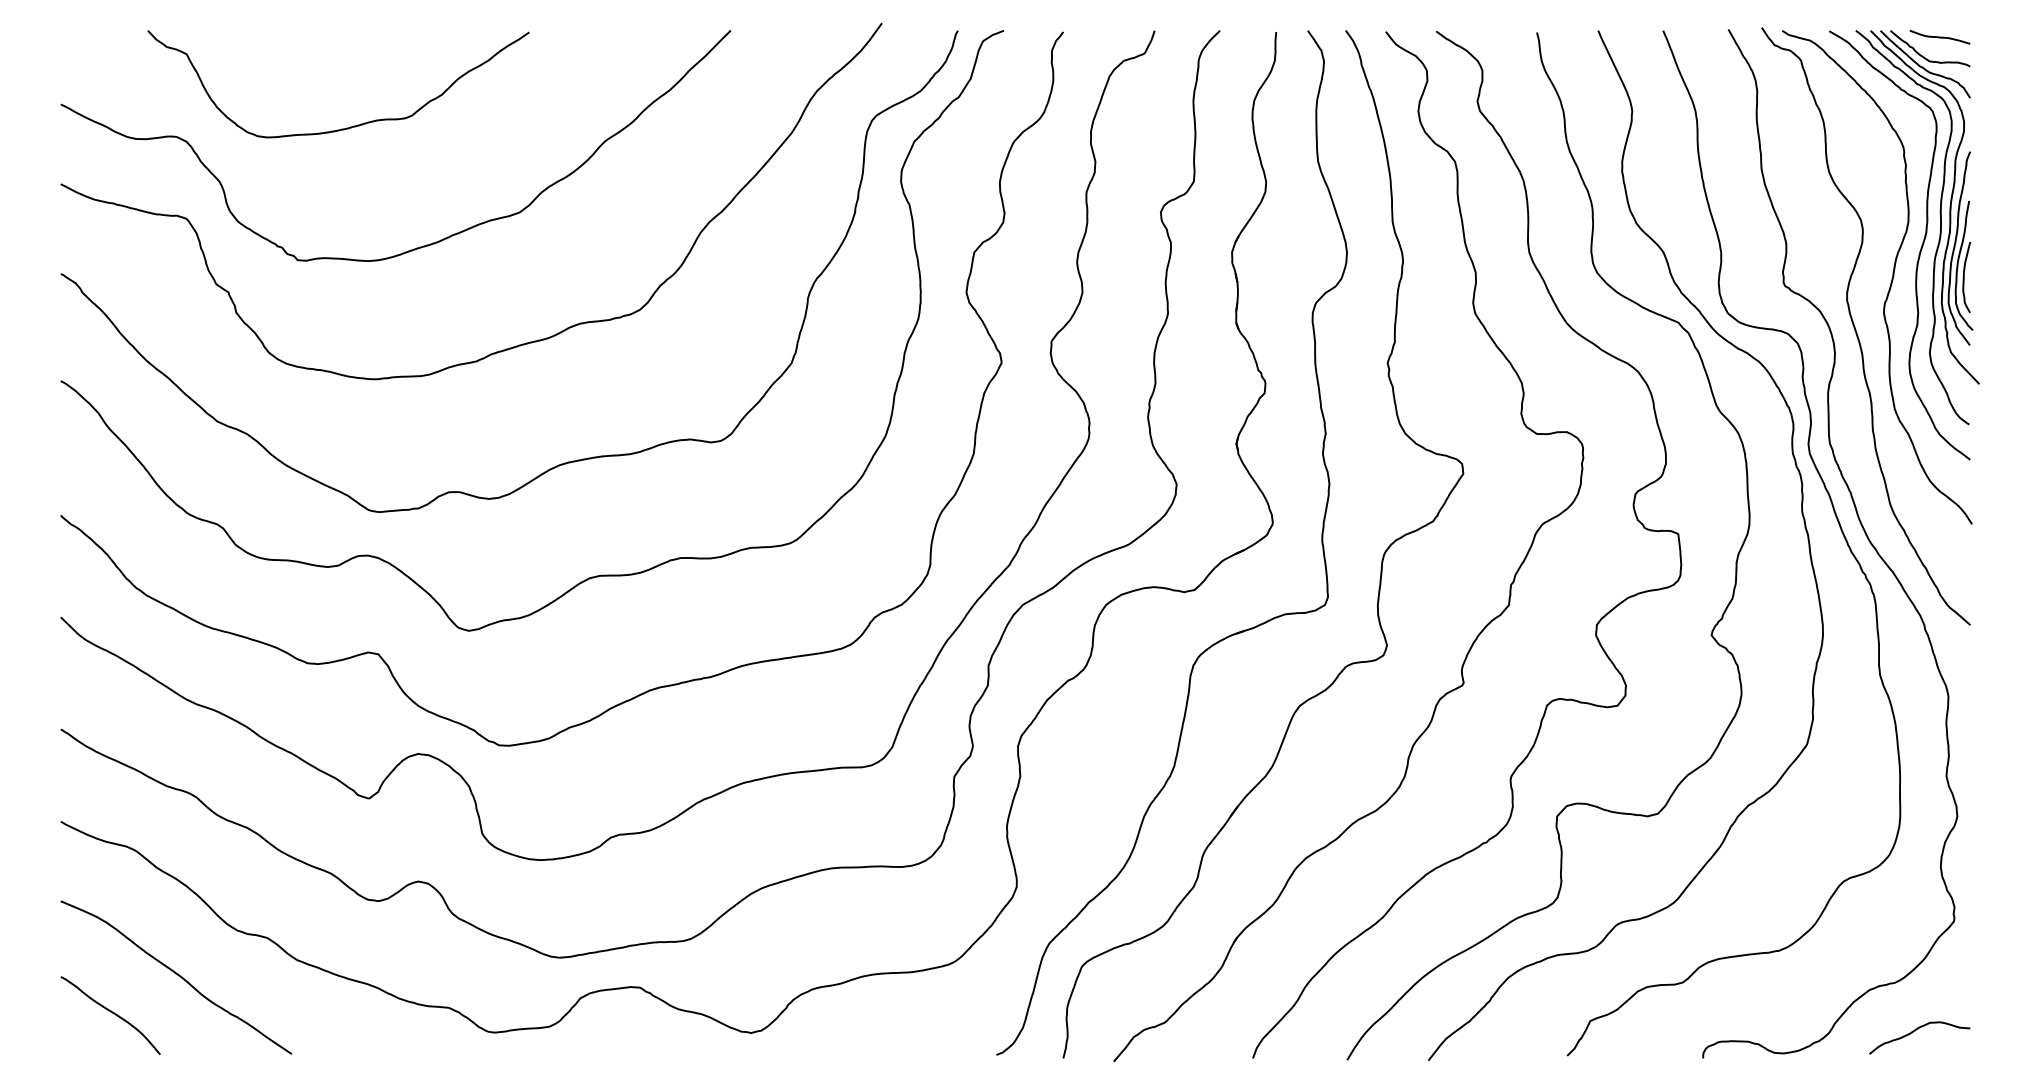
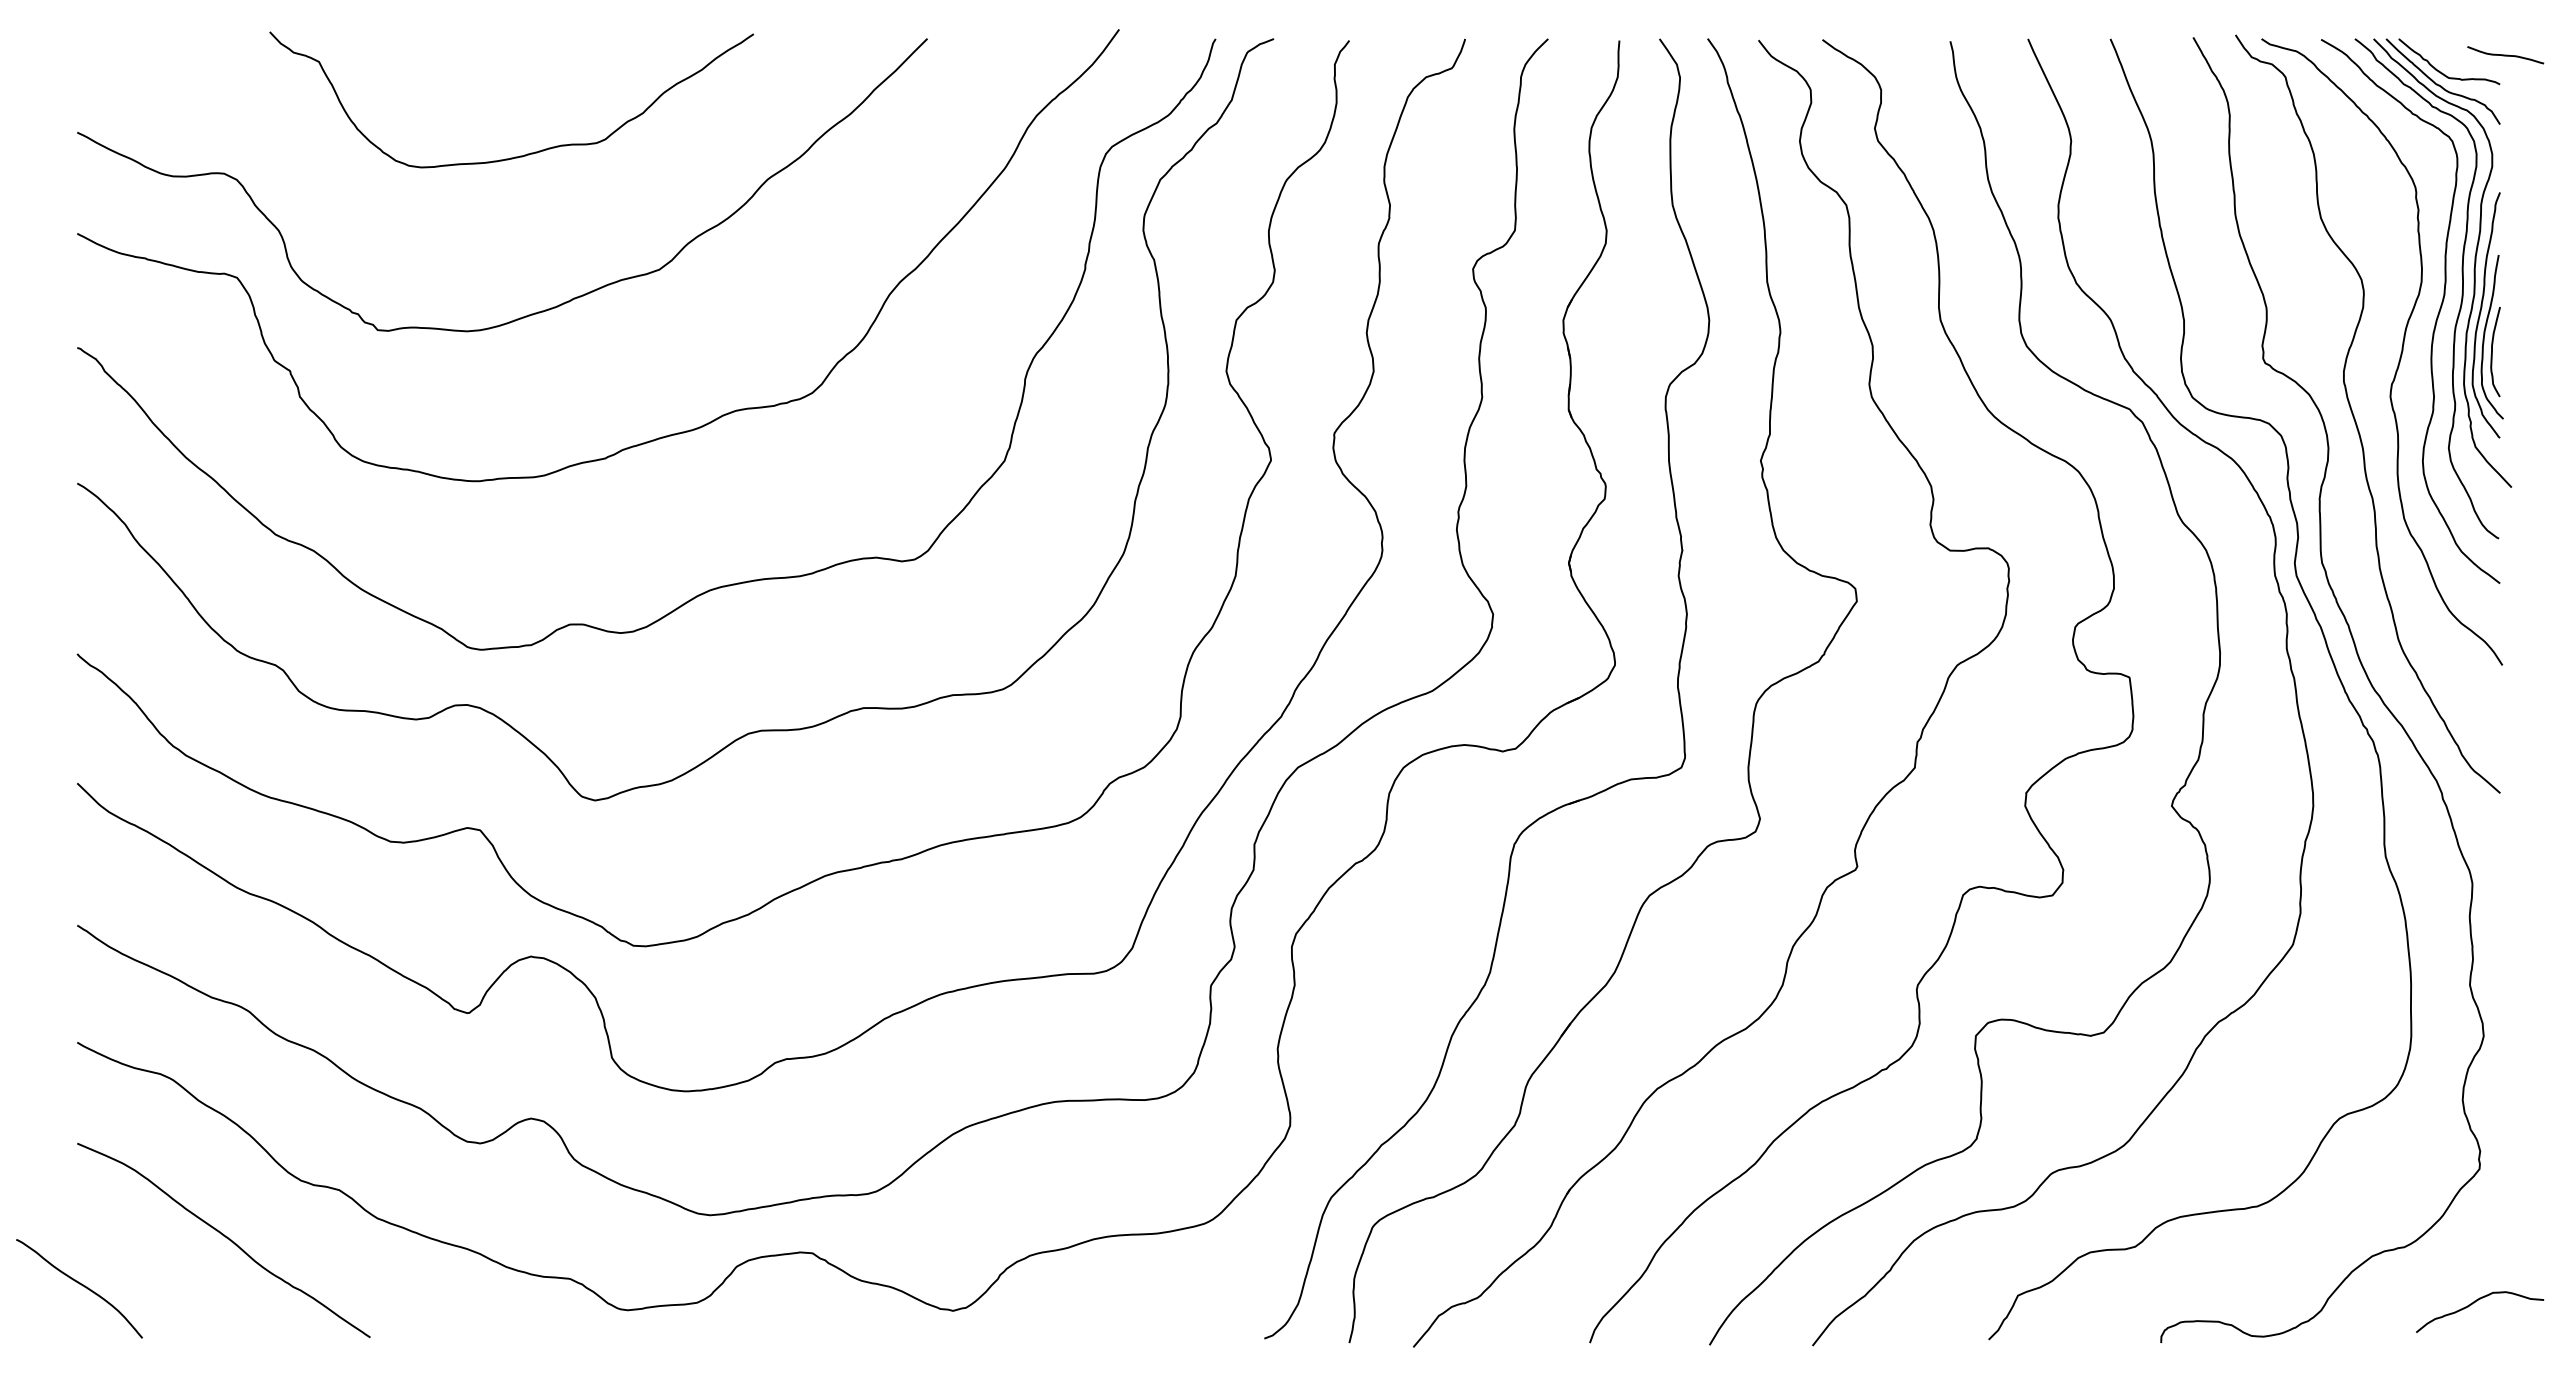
curve: (1939, 37) -> (2505, 55), moved
curve: (351, 126) -> (527, 153), moved
curve: (112, 1013) -> (81, 1285), moved
curve: (1915, 1031) -> (2474, 1303), moved

